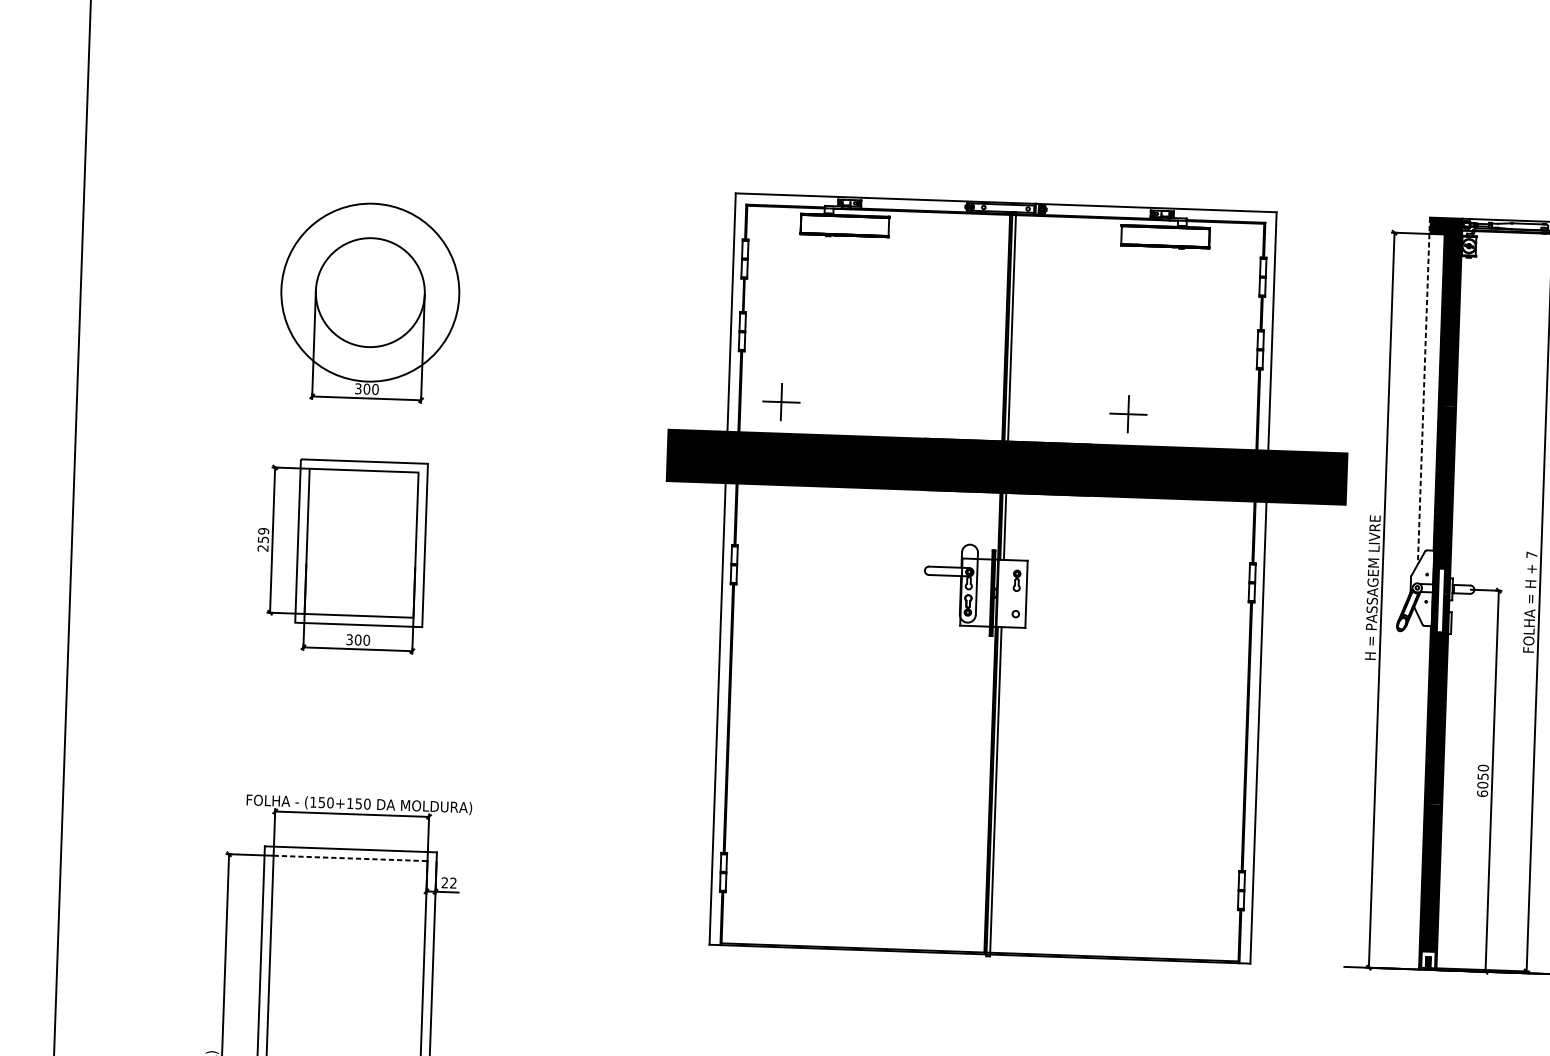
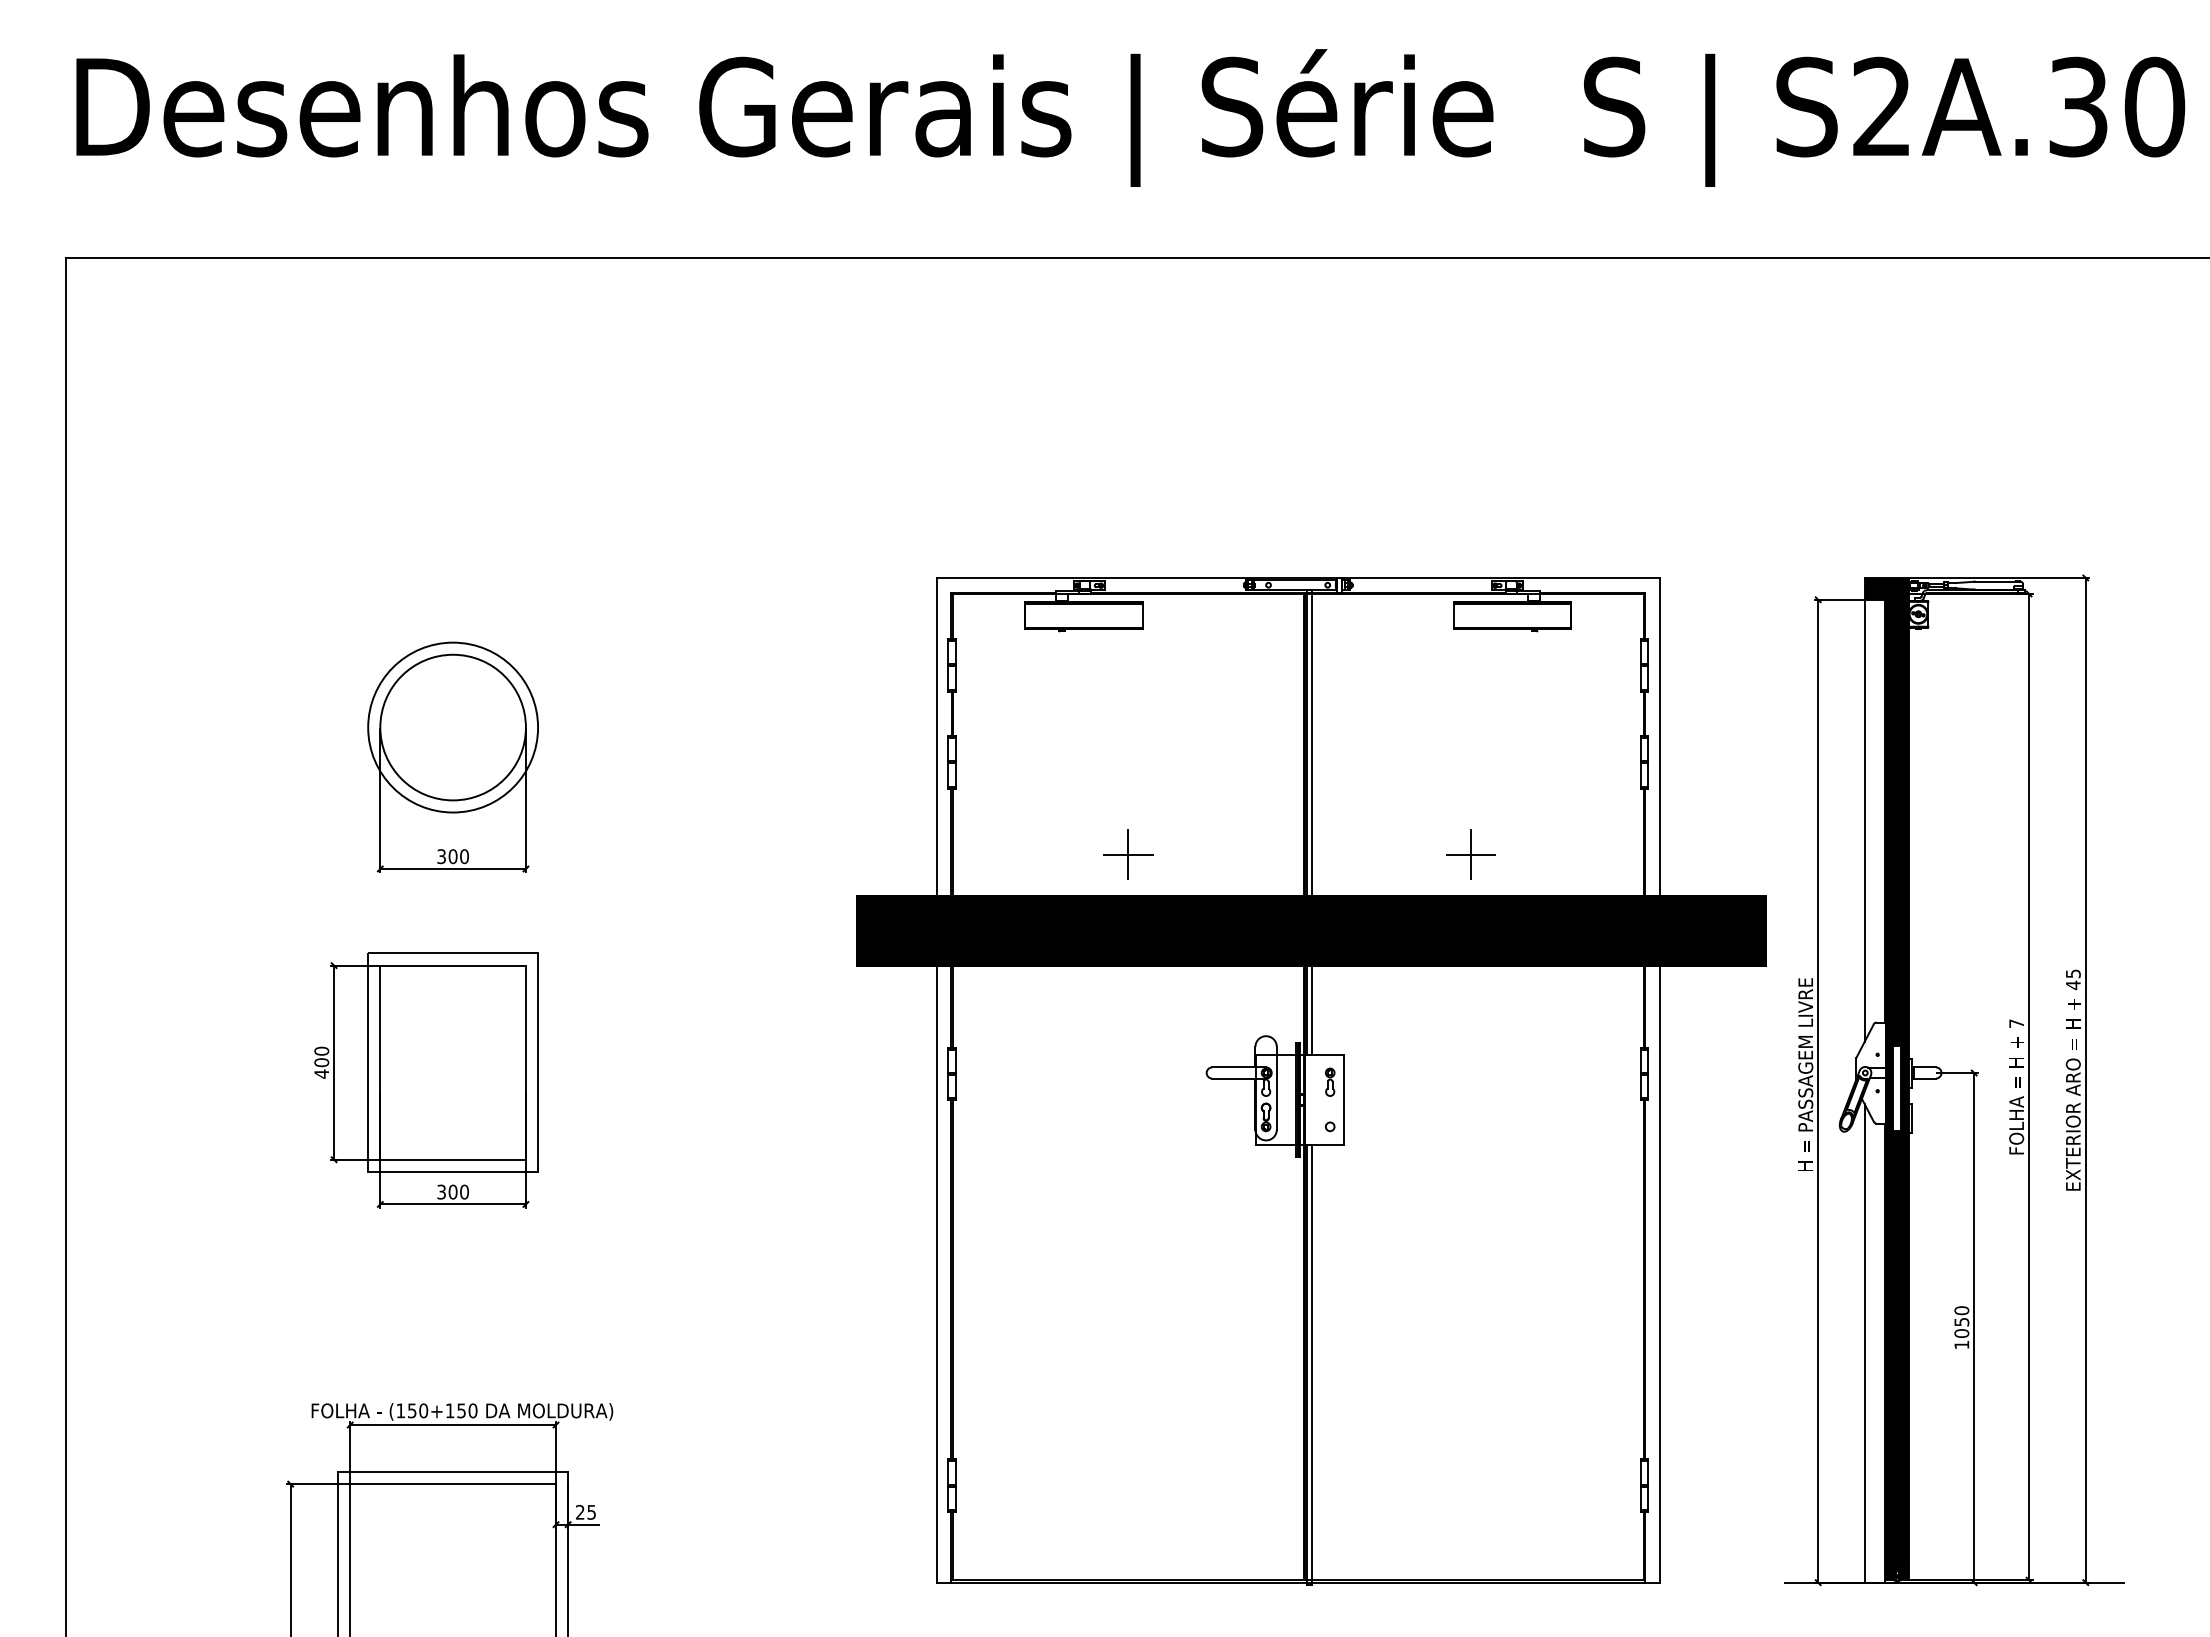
circle: (370, 292) -> (453, 727), size x0.71
line: (1423, 390) -> (1864, 809), dashed -> solid
part: (781, 402) -> (1128, 854), moved
text: (263, 539) -> (321, 1062), 259 -> 400
line: (1409, 790) -> (1864, 1343), added
text: (1482, 793) -> (1961, 1344), 6050 -> 1050
line: (350, 858) -> (453, 1484), dashed -> solid
text: (453, 882) -> (591, 1511), 22 -> 25
fill: (1428, 960) -> (1897, 1569), added

